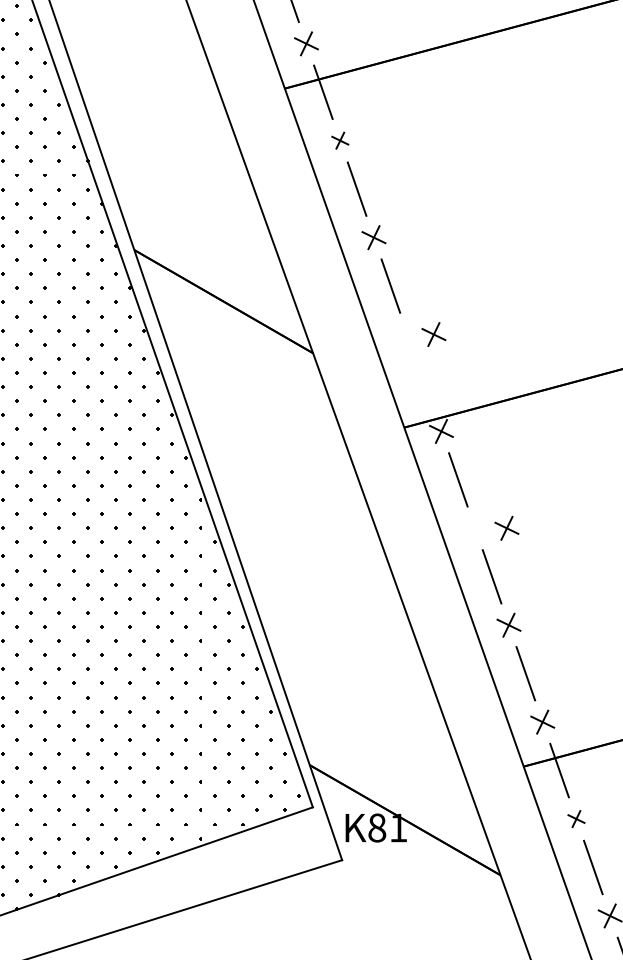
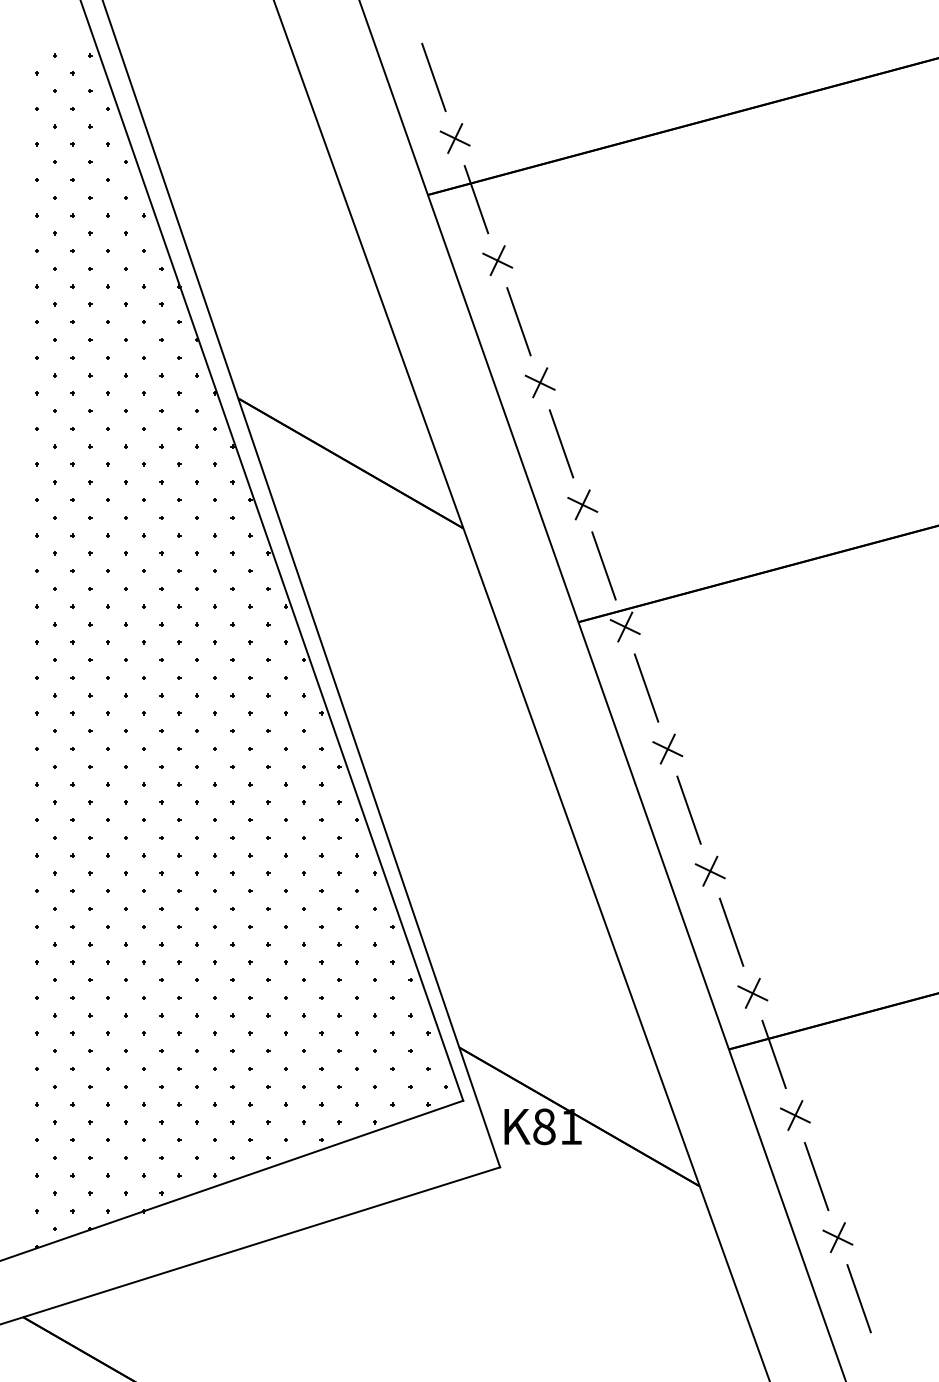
part: (340, 140) -> (497, 260), size x1.43
part: (433, 334) -> (582, 504), moved
line: (424, 382) -> (603, 565), added
part: (506, 527) -> (667, 748), moved
part: (576, 819) -> (795, 1115), size x1.43

